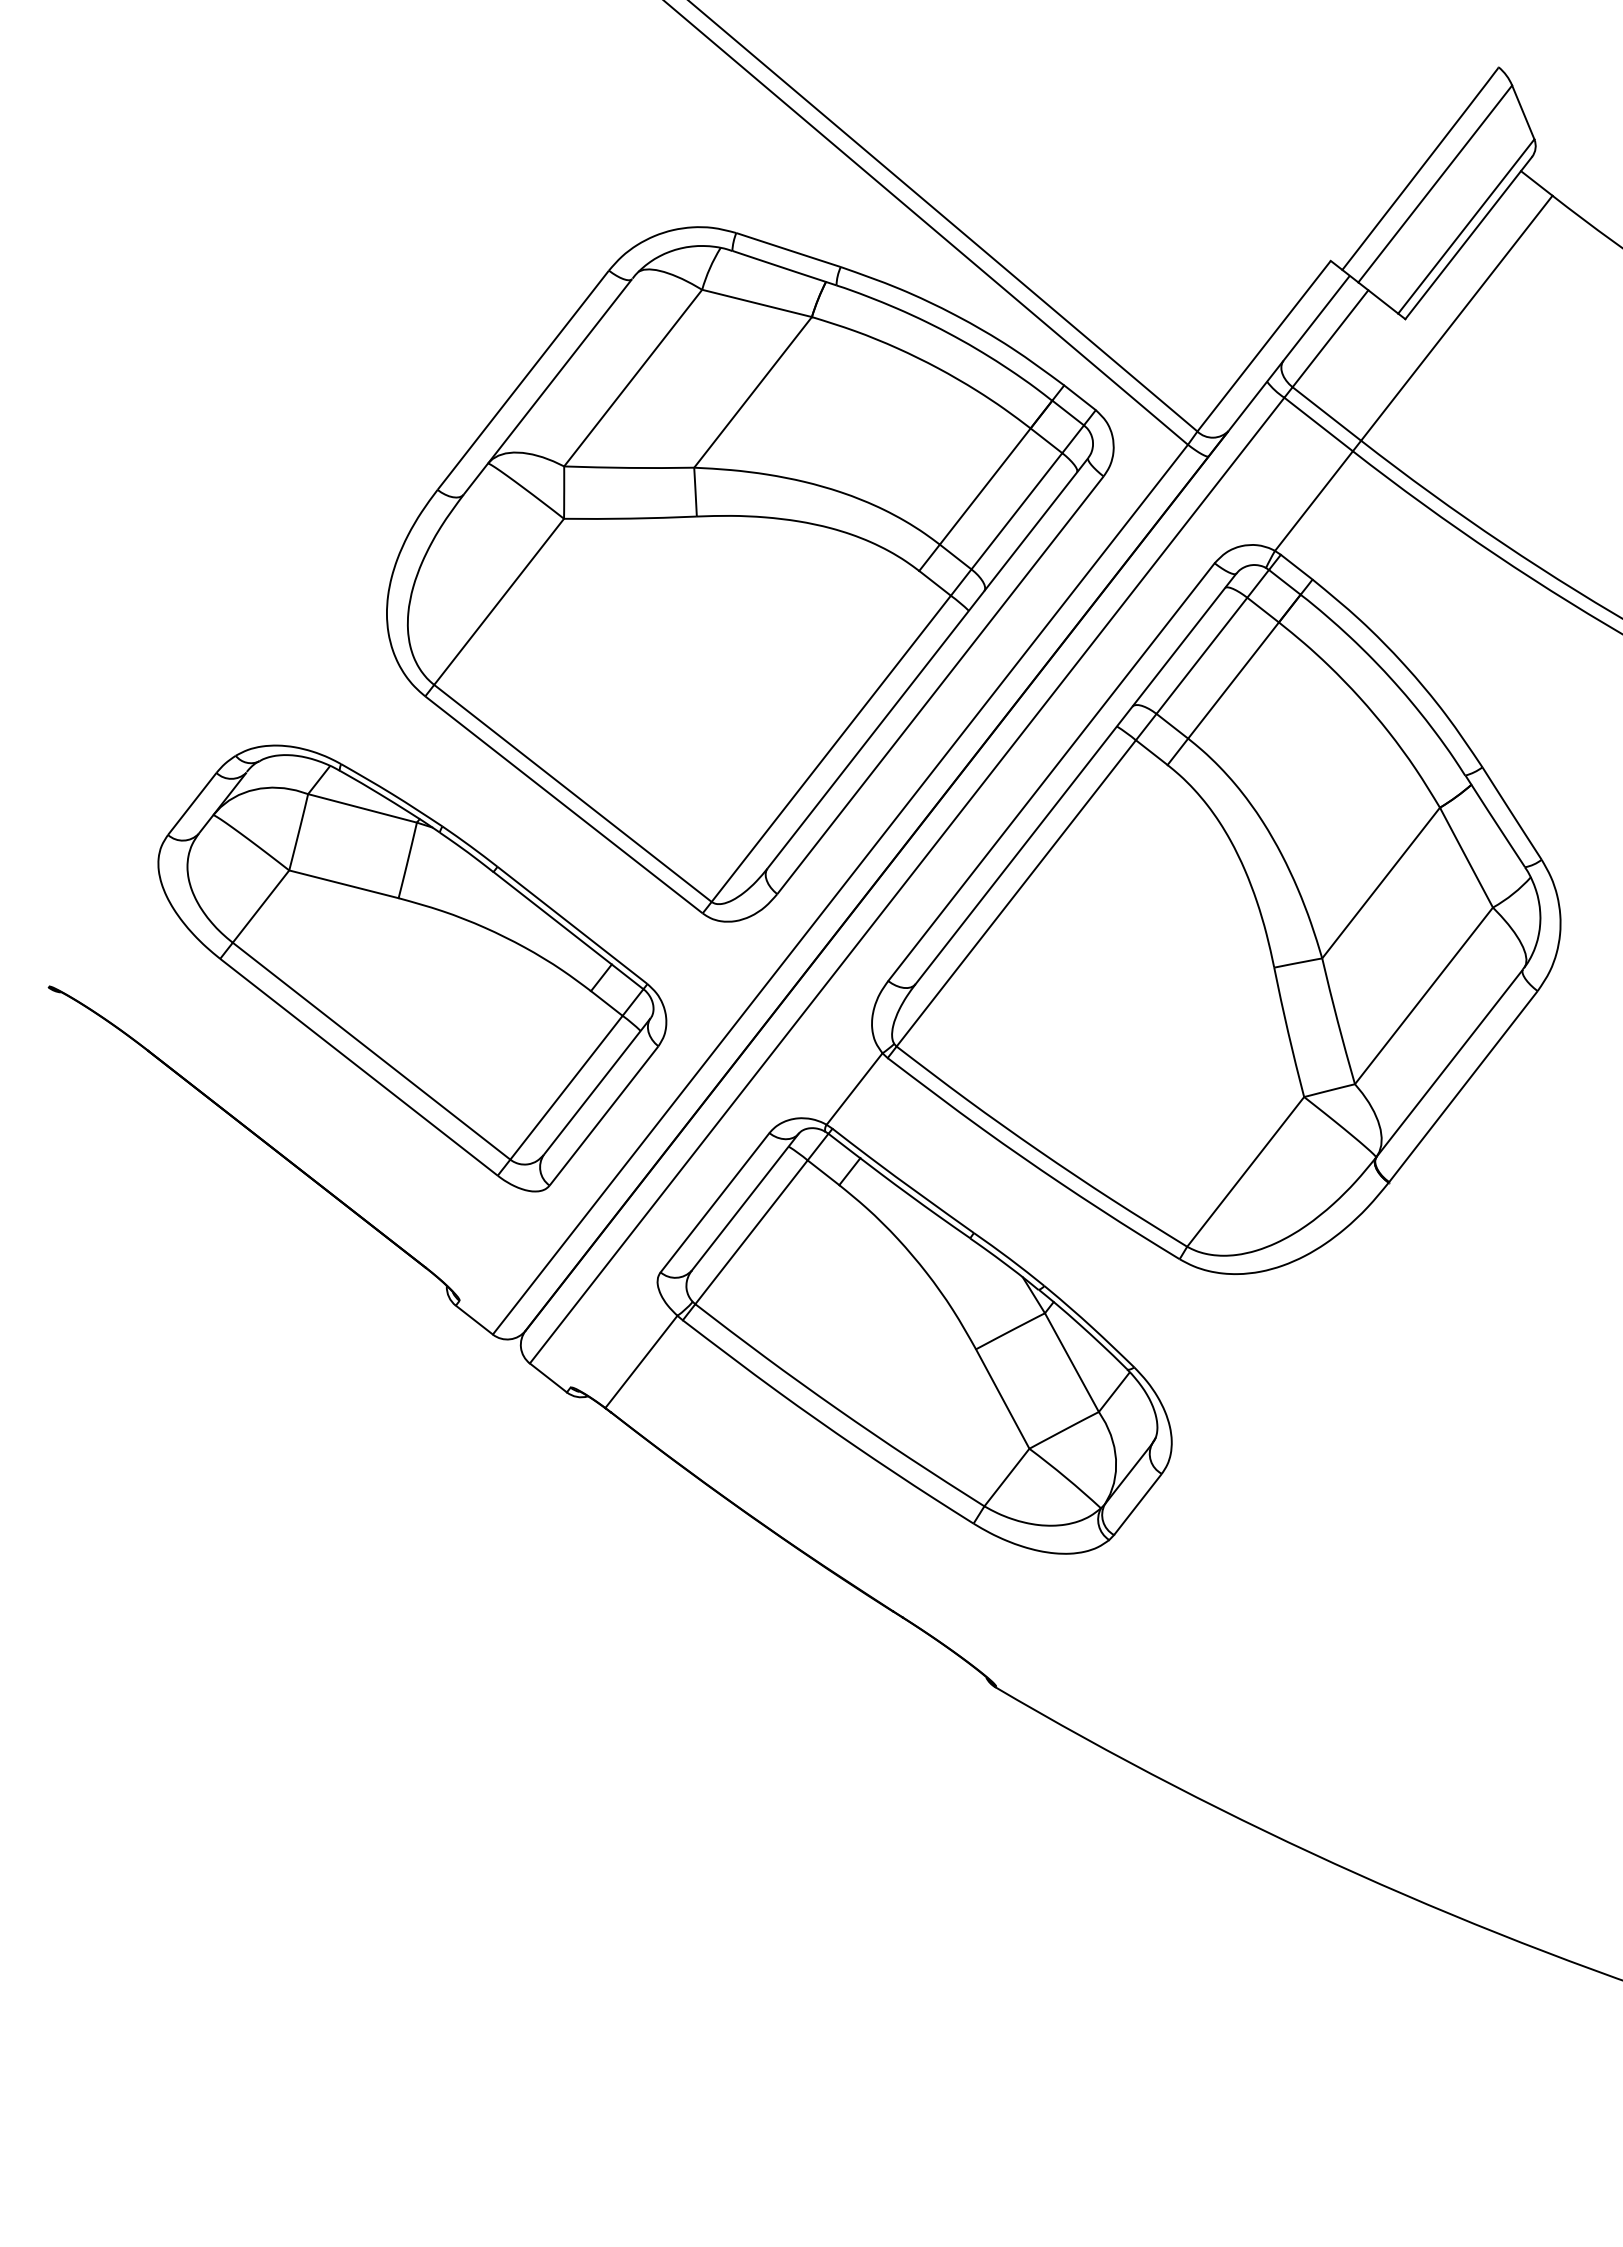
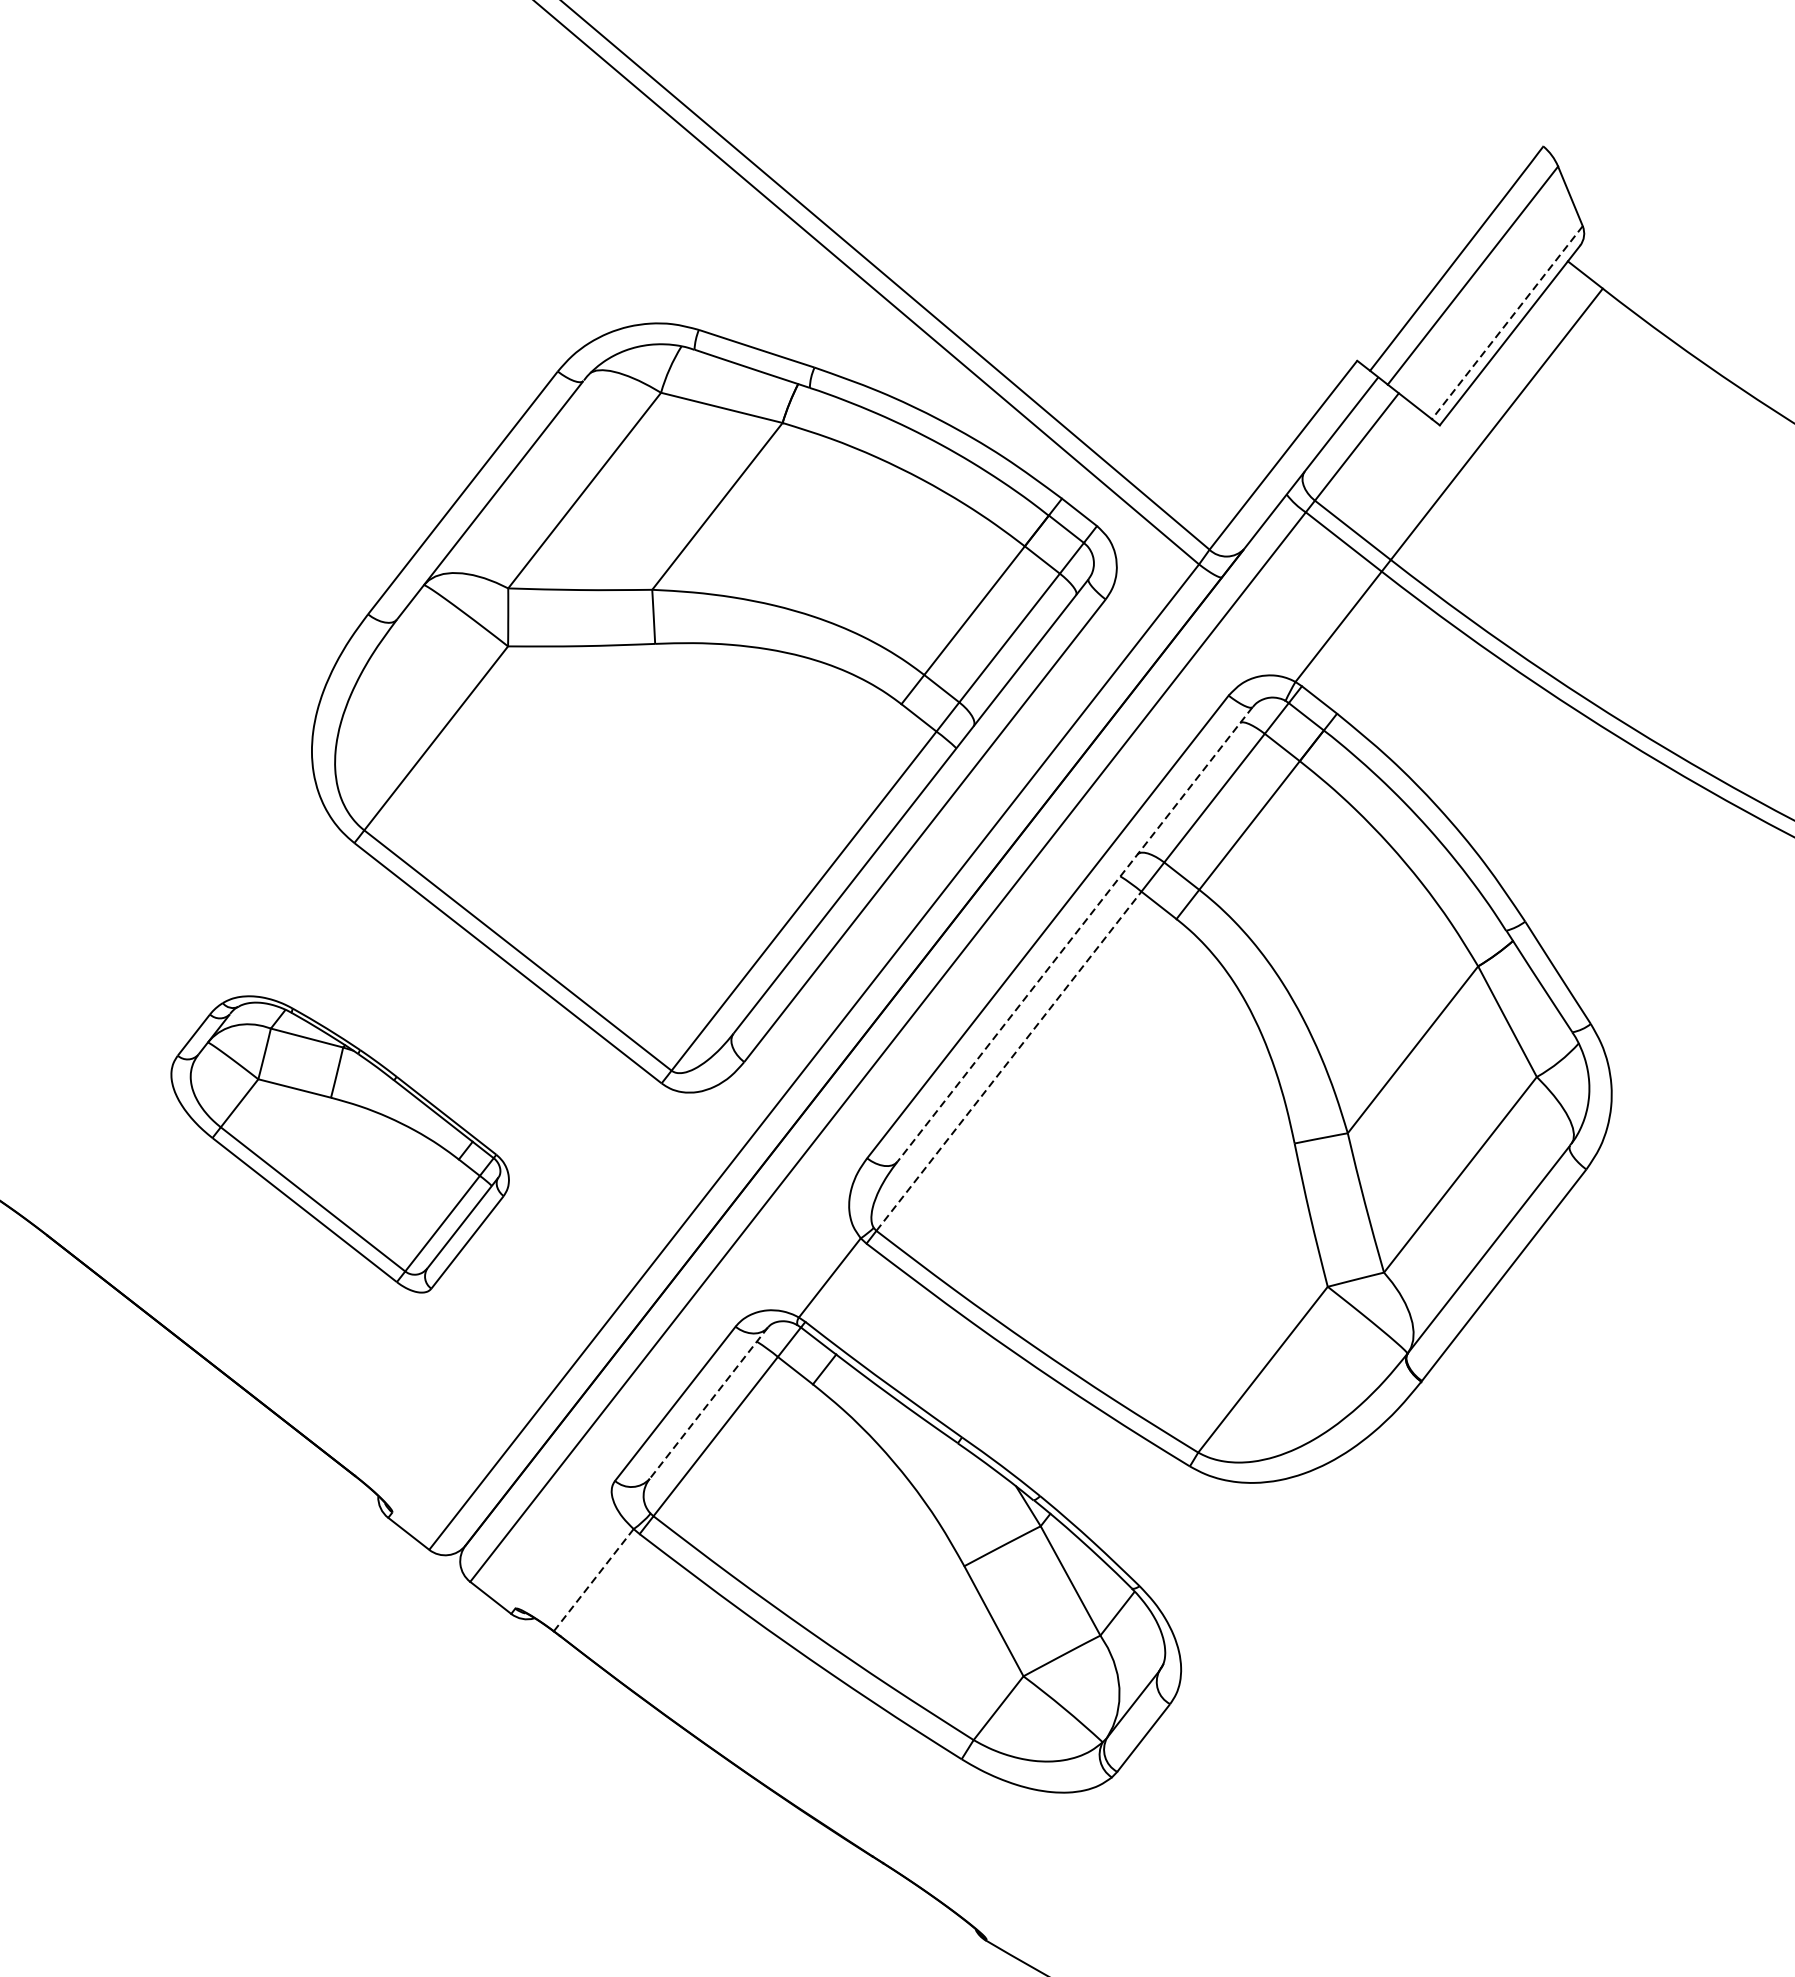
line: (1466, 226) -> (1507, 322), solid -> dashed
line: (1075, 779) -> (1074, 935), solid -> dashed
line: (1016, 893) -> (1009, 1061), solid -> dashed
part: (412, 968) -> (340, 1144), size x0.6
line: (745, 1202) -> (709, 1403), solid -> dashed
line: (641, 1361) -> (593, 1579), solid -> dashed

